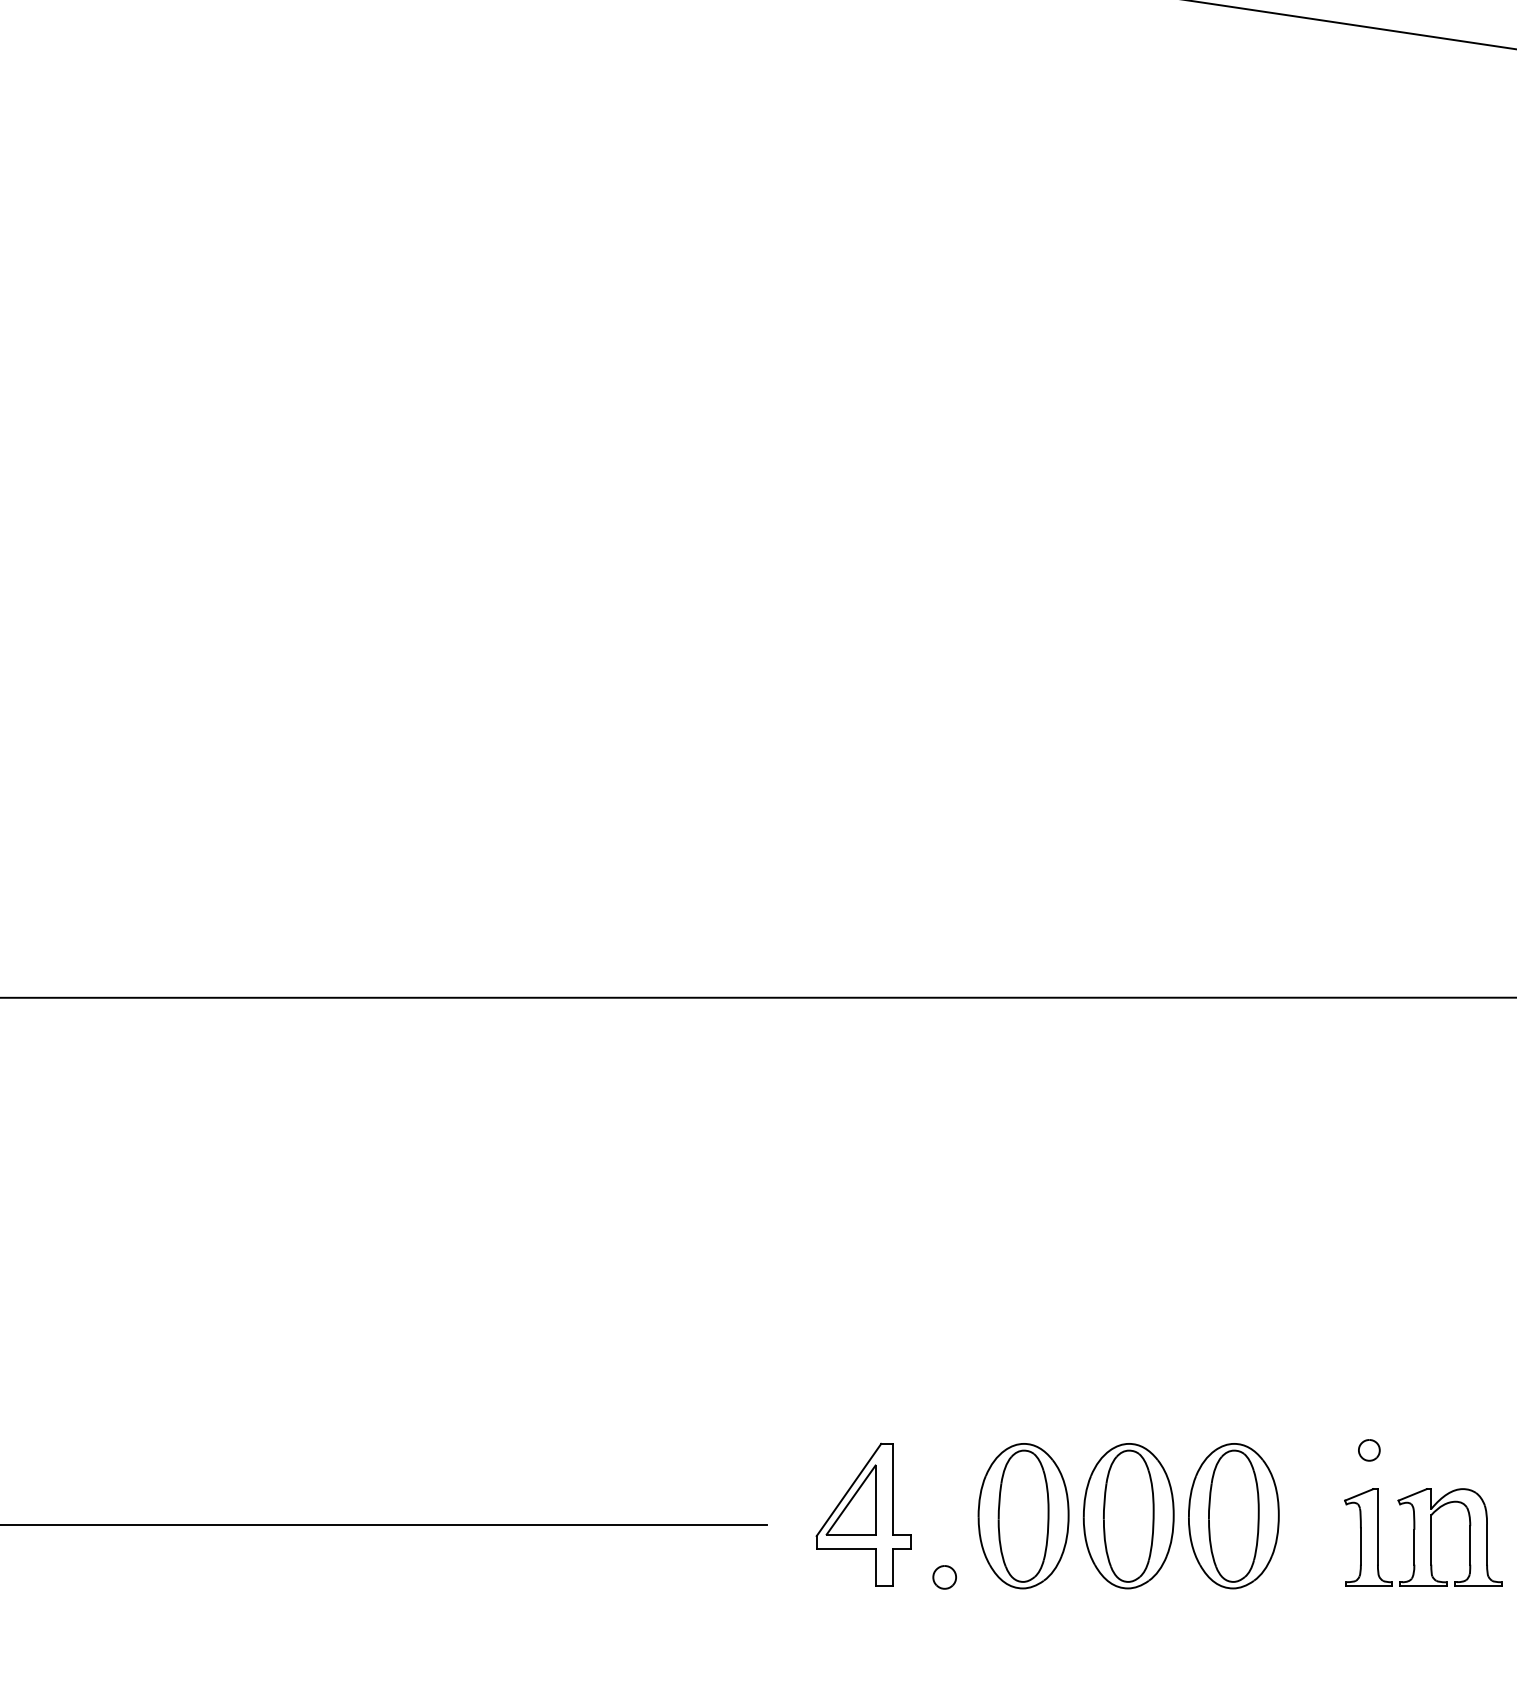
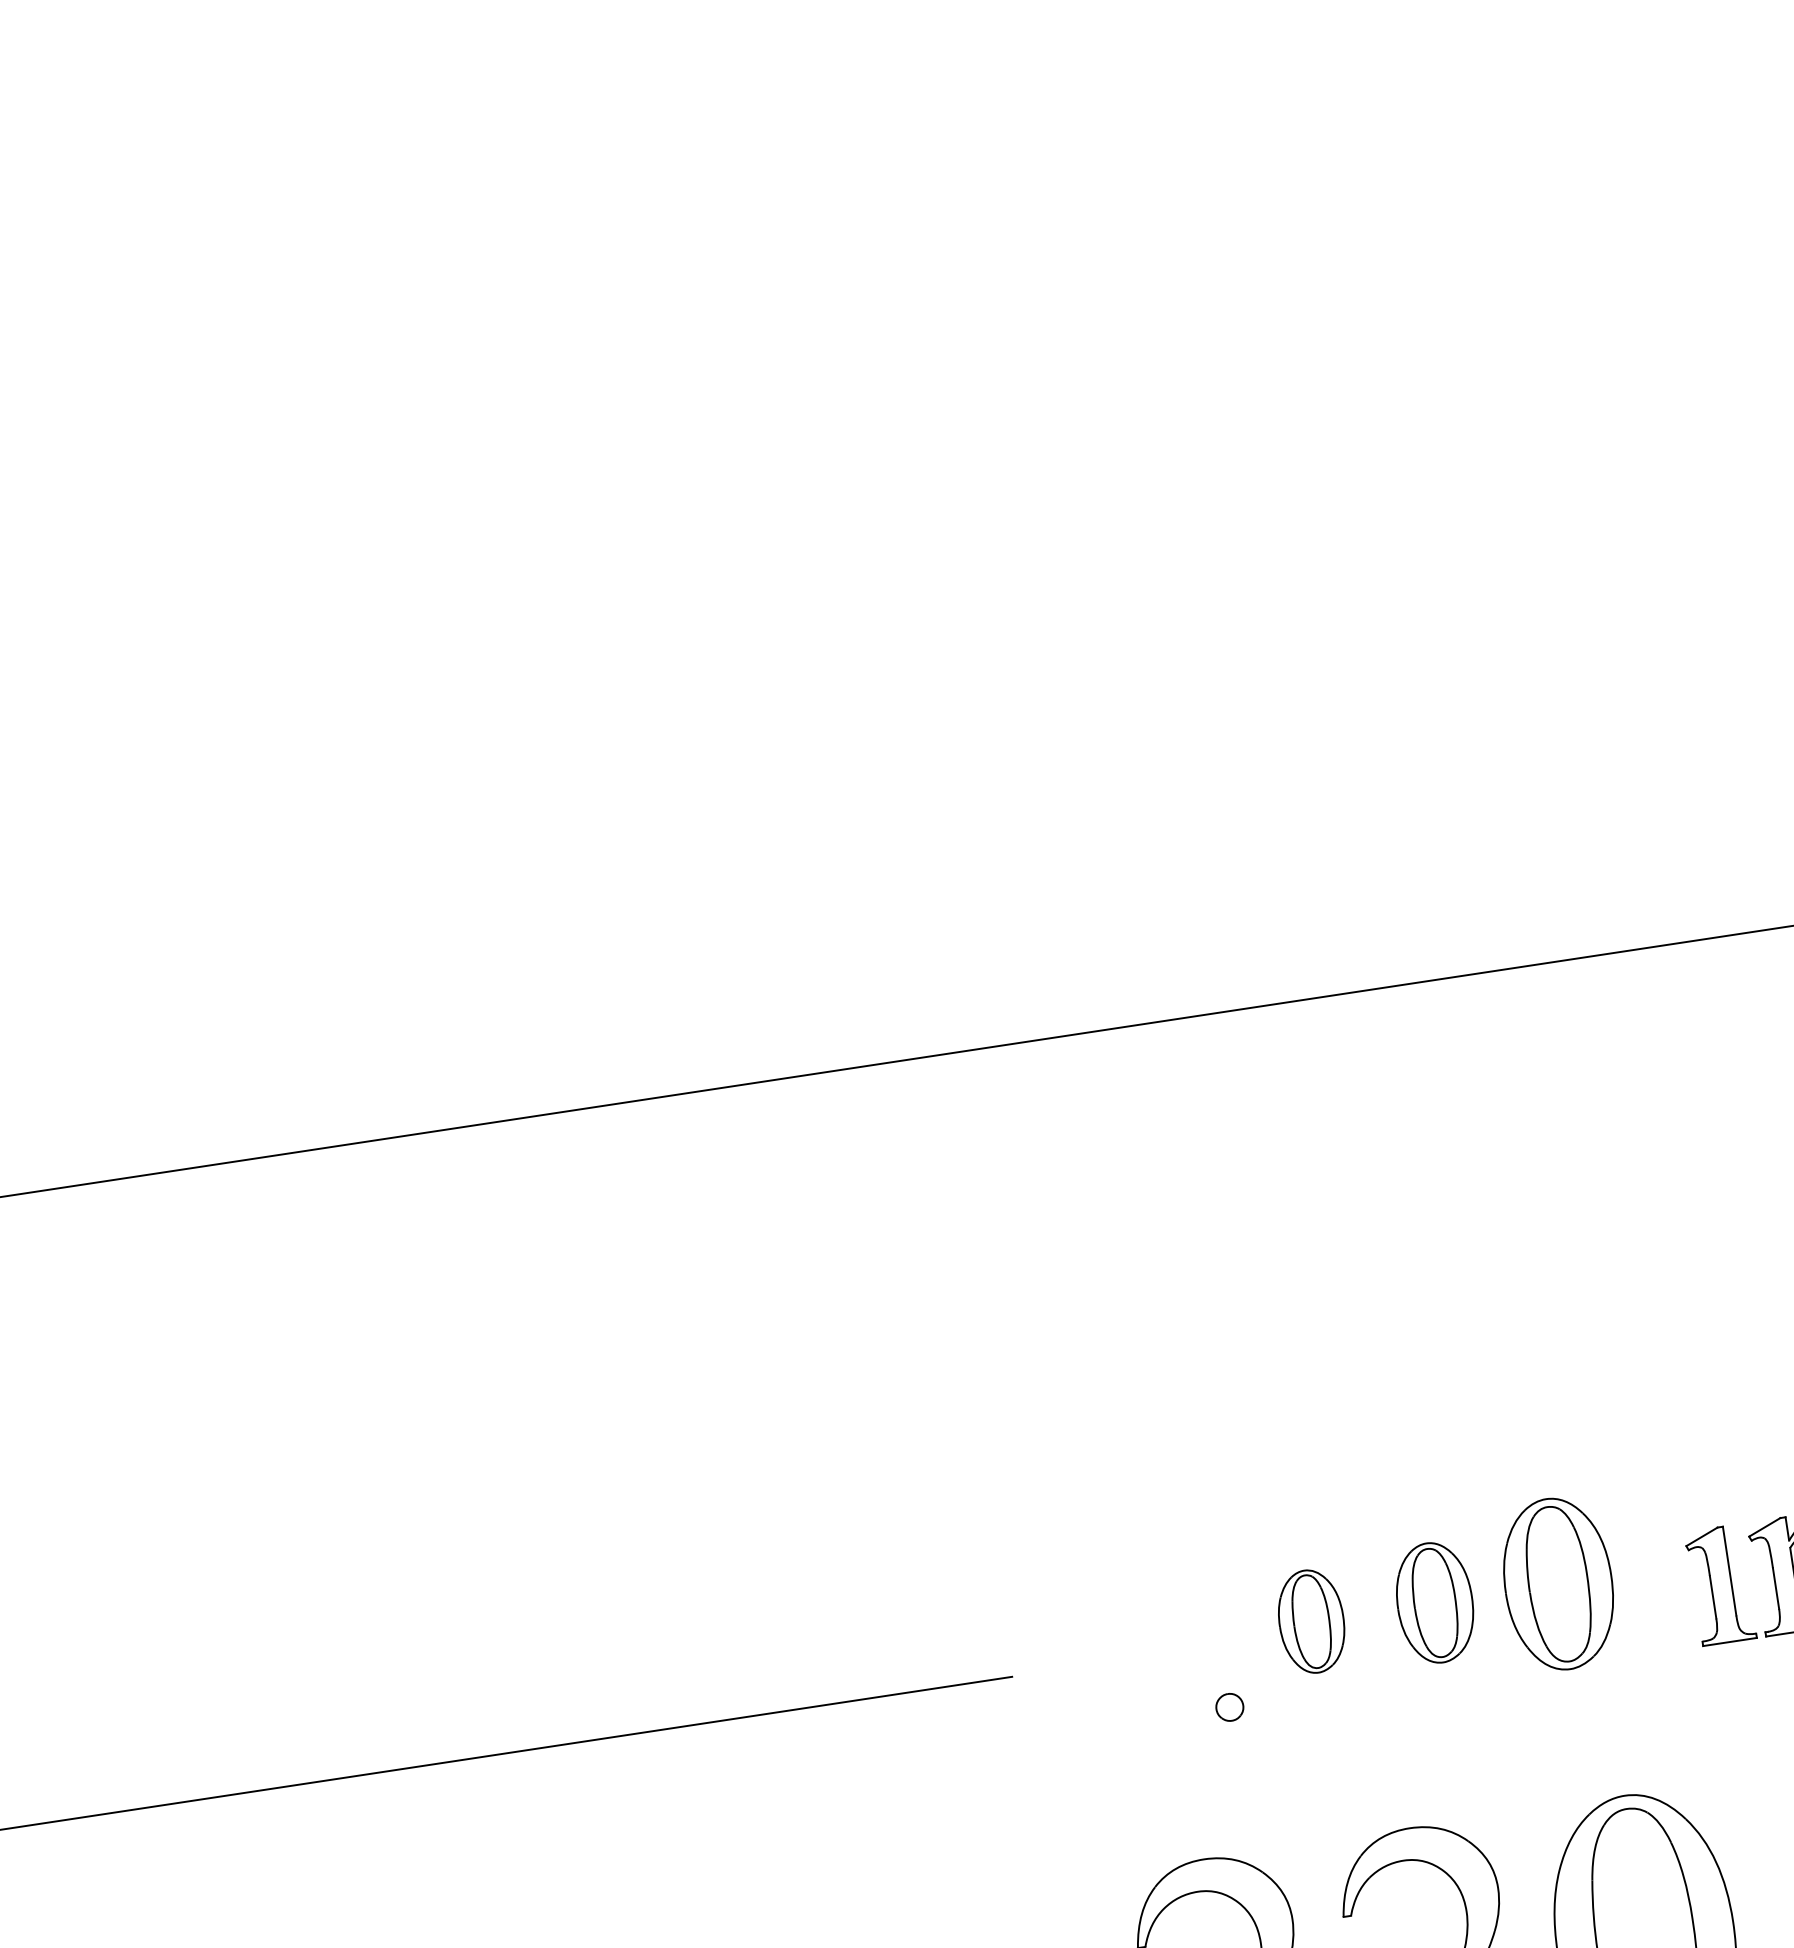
part: (1369, 1450) -> (1706, 1482), removed
part: (863, 1514) -> (1123, 1647), removed
part: (1023, 1516) -> (1311, 1621), size x0.6
part: (1128, 1516) -> (1434, 1603), size x0.7

